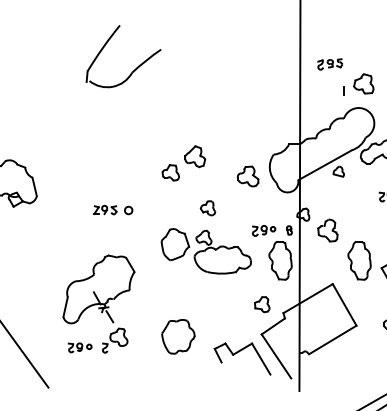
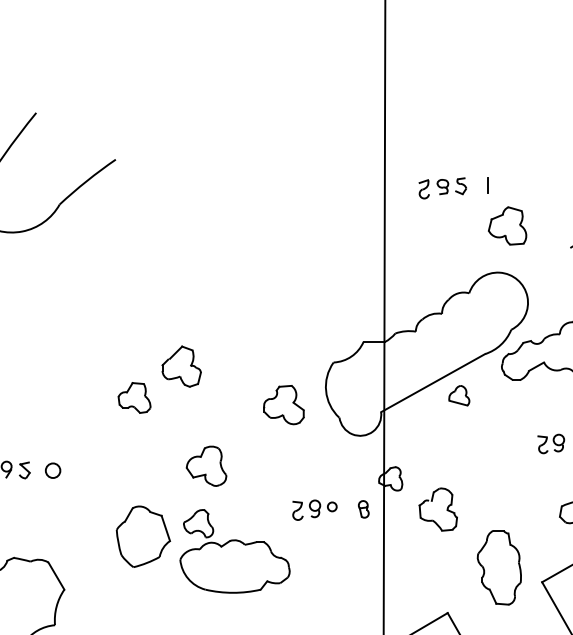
line: (343, 90) -> (487, 184), moved
part: (207, 208) -> (205, 466), size x1.43
part: (280, 260) -> (346, 567), removed

